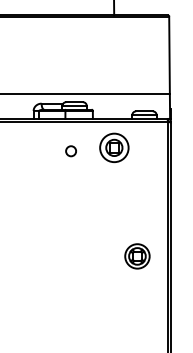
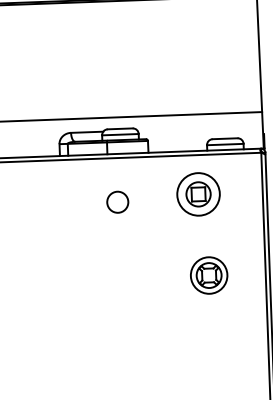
part: (114, 147) -> (198, 193), moved
circle: (70, 151) -> (116, 202), size x1.4
part: (137, 256) -> (209, 275), moved

